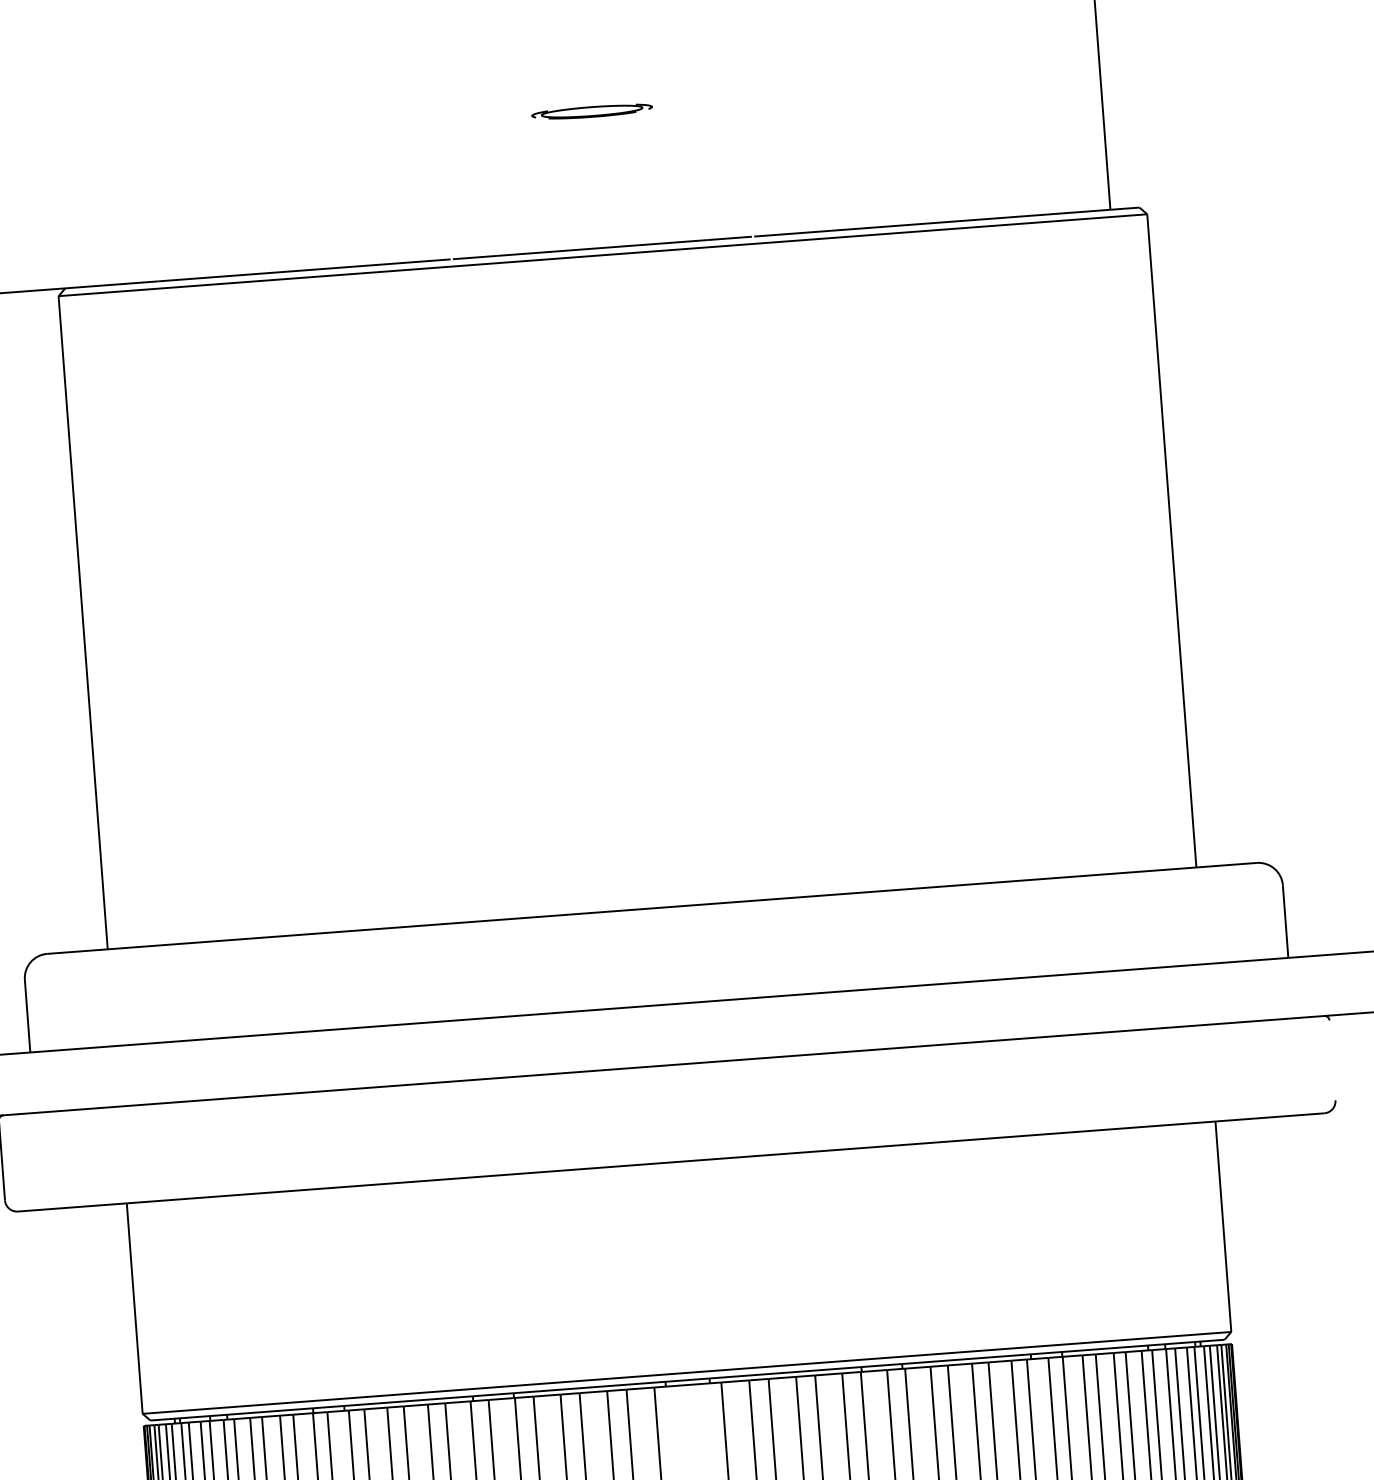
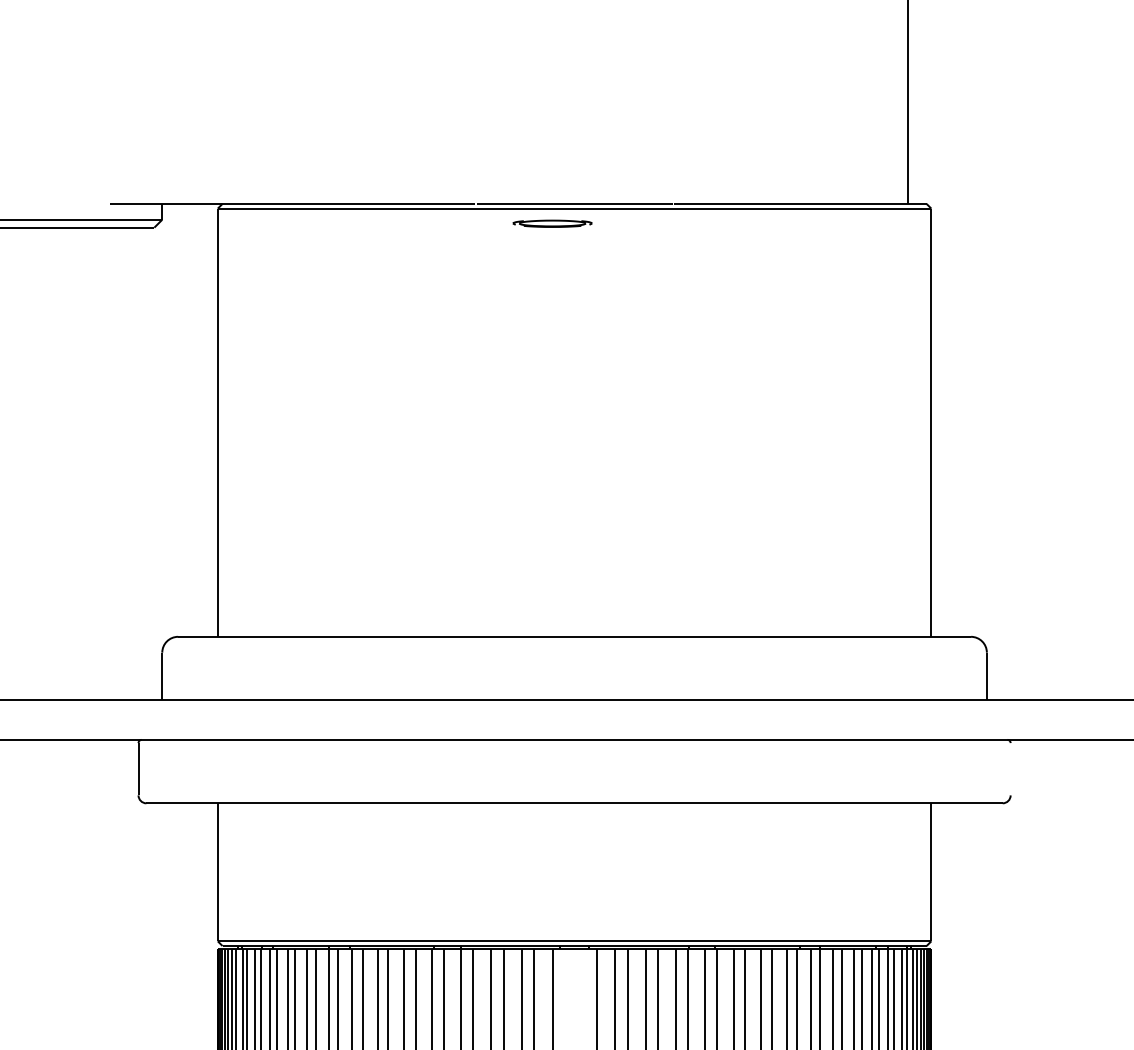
part: (592, 111) -> (552, 223), moved

